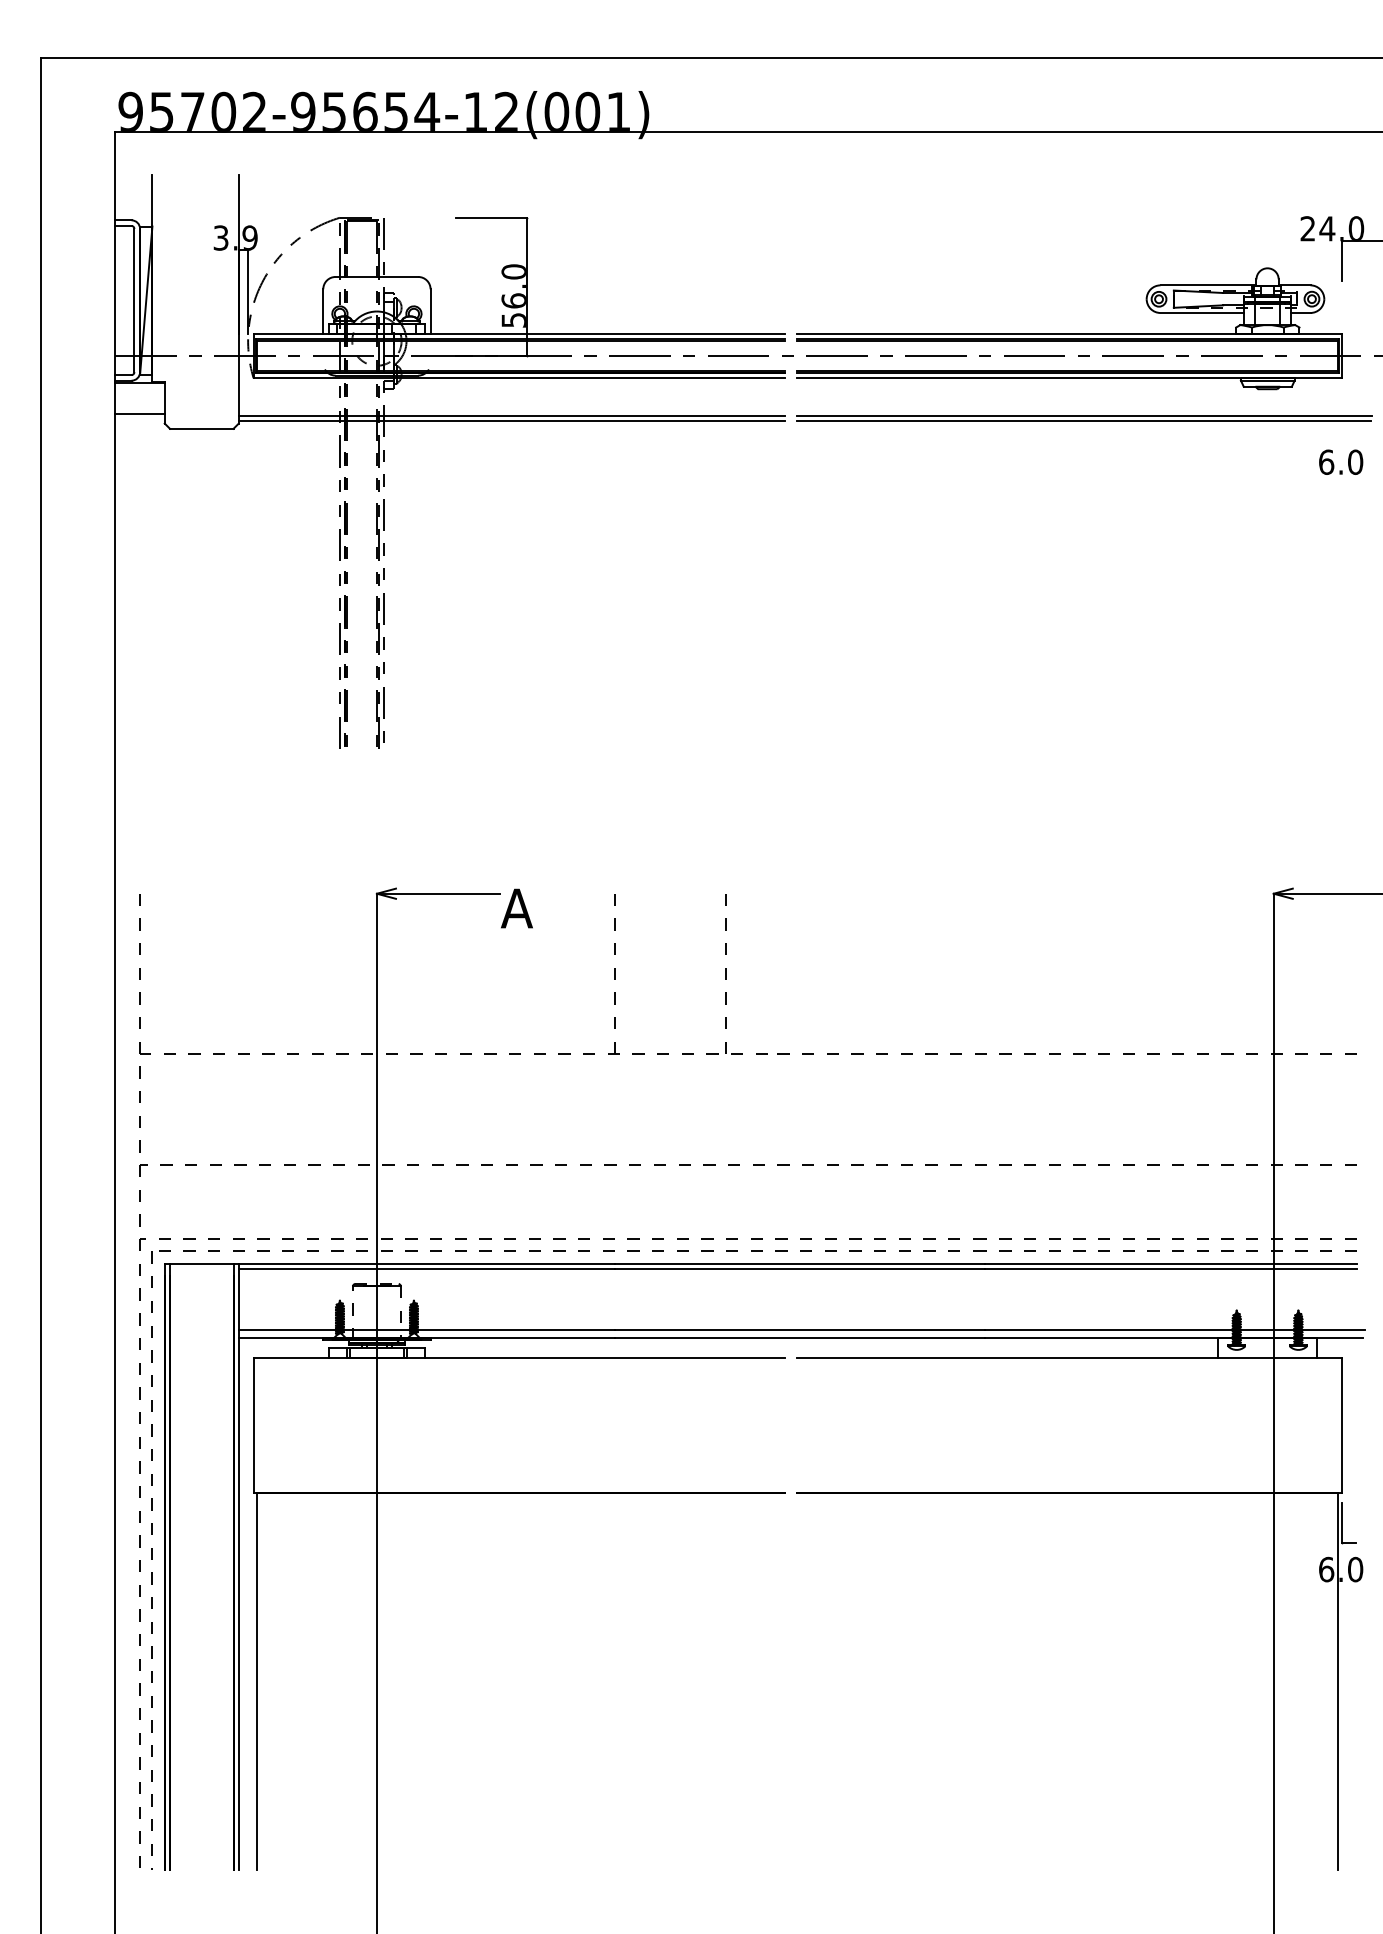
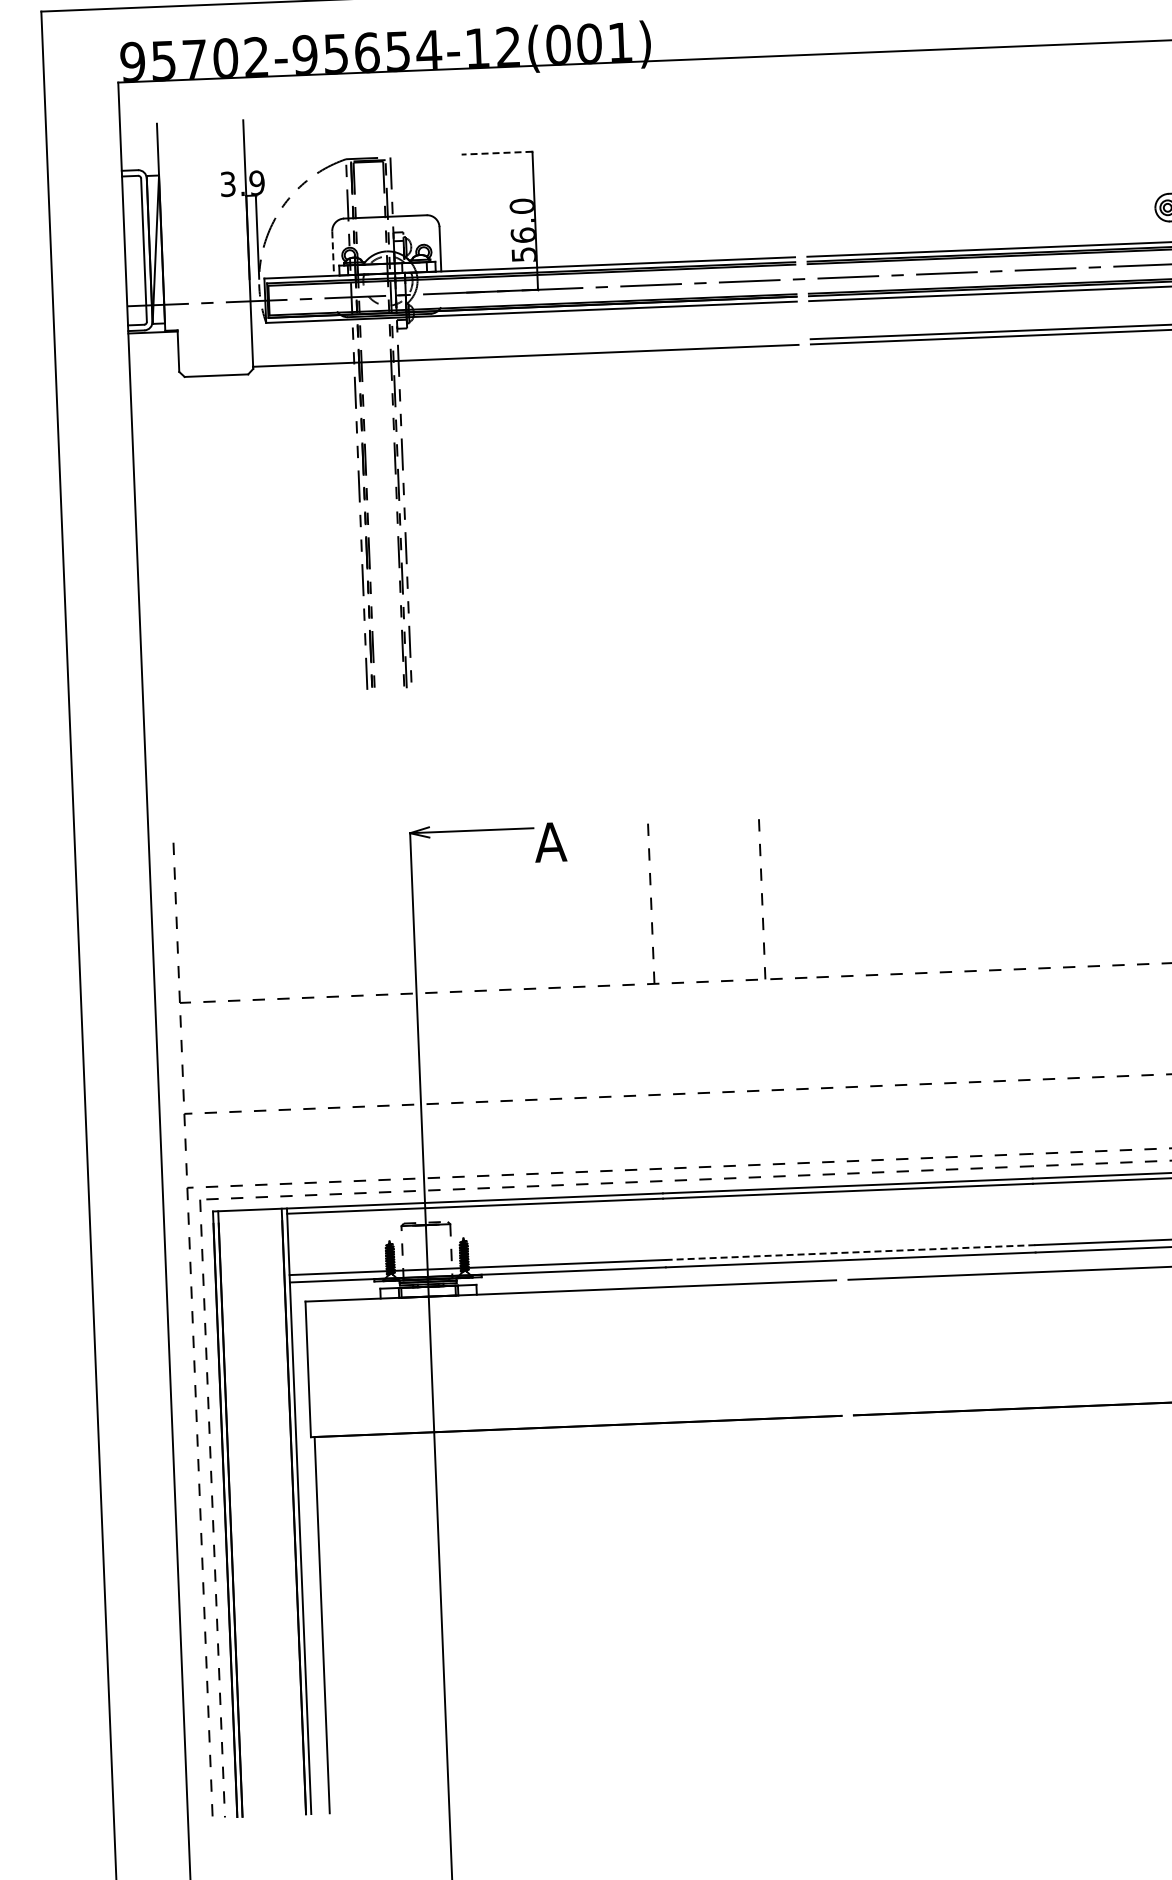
line: (490, 217) -> (496, 152), solid -> dashed
line: (323, 312) -> (333, 254), solid -> dashed
line: (139, 414) -> (153, 363), removed
line: (511, 416) -> (525, 350), removed
line: (799, 1330) -> (849, 1252), solid -> dashed

